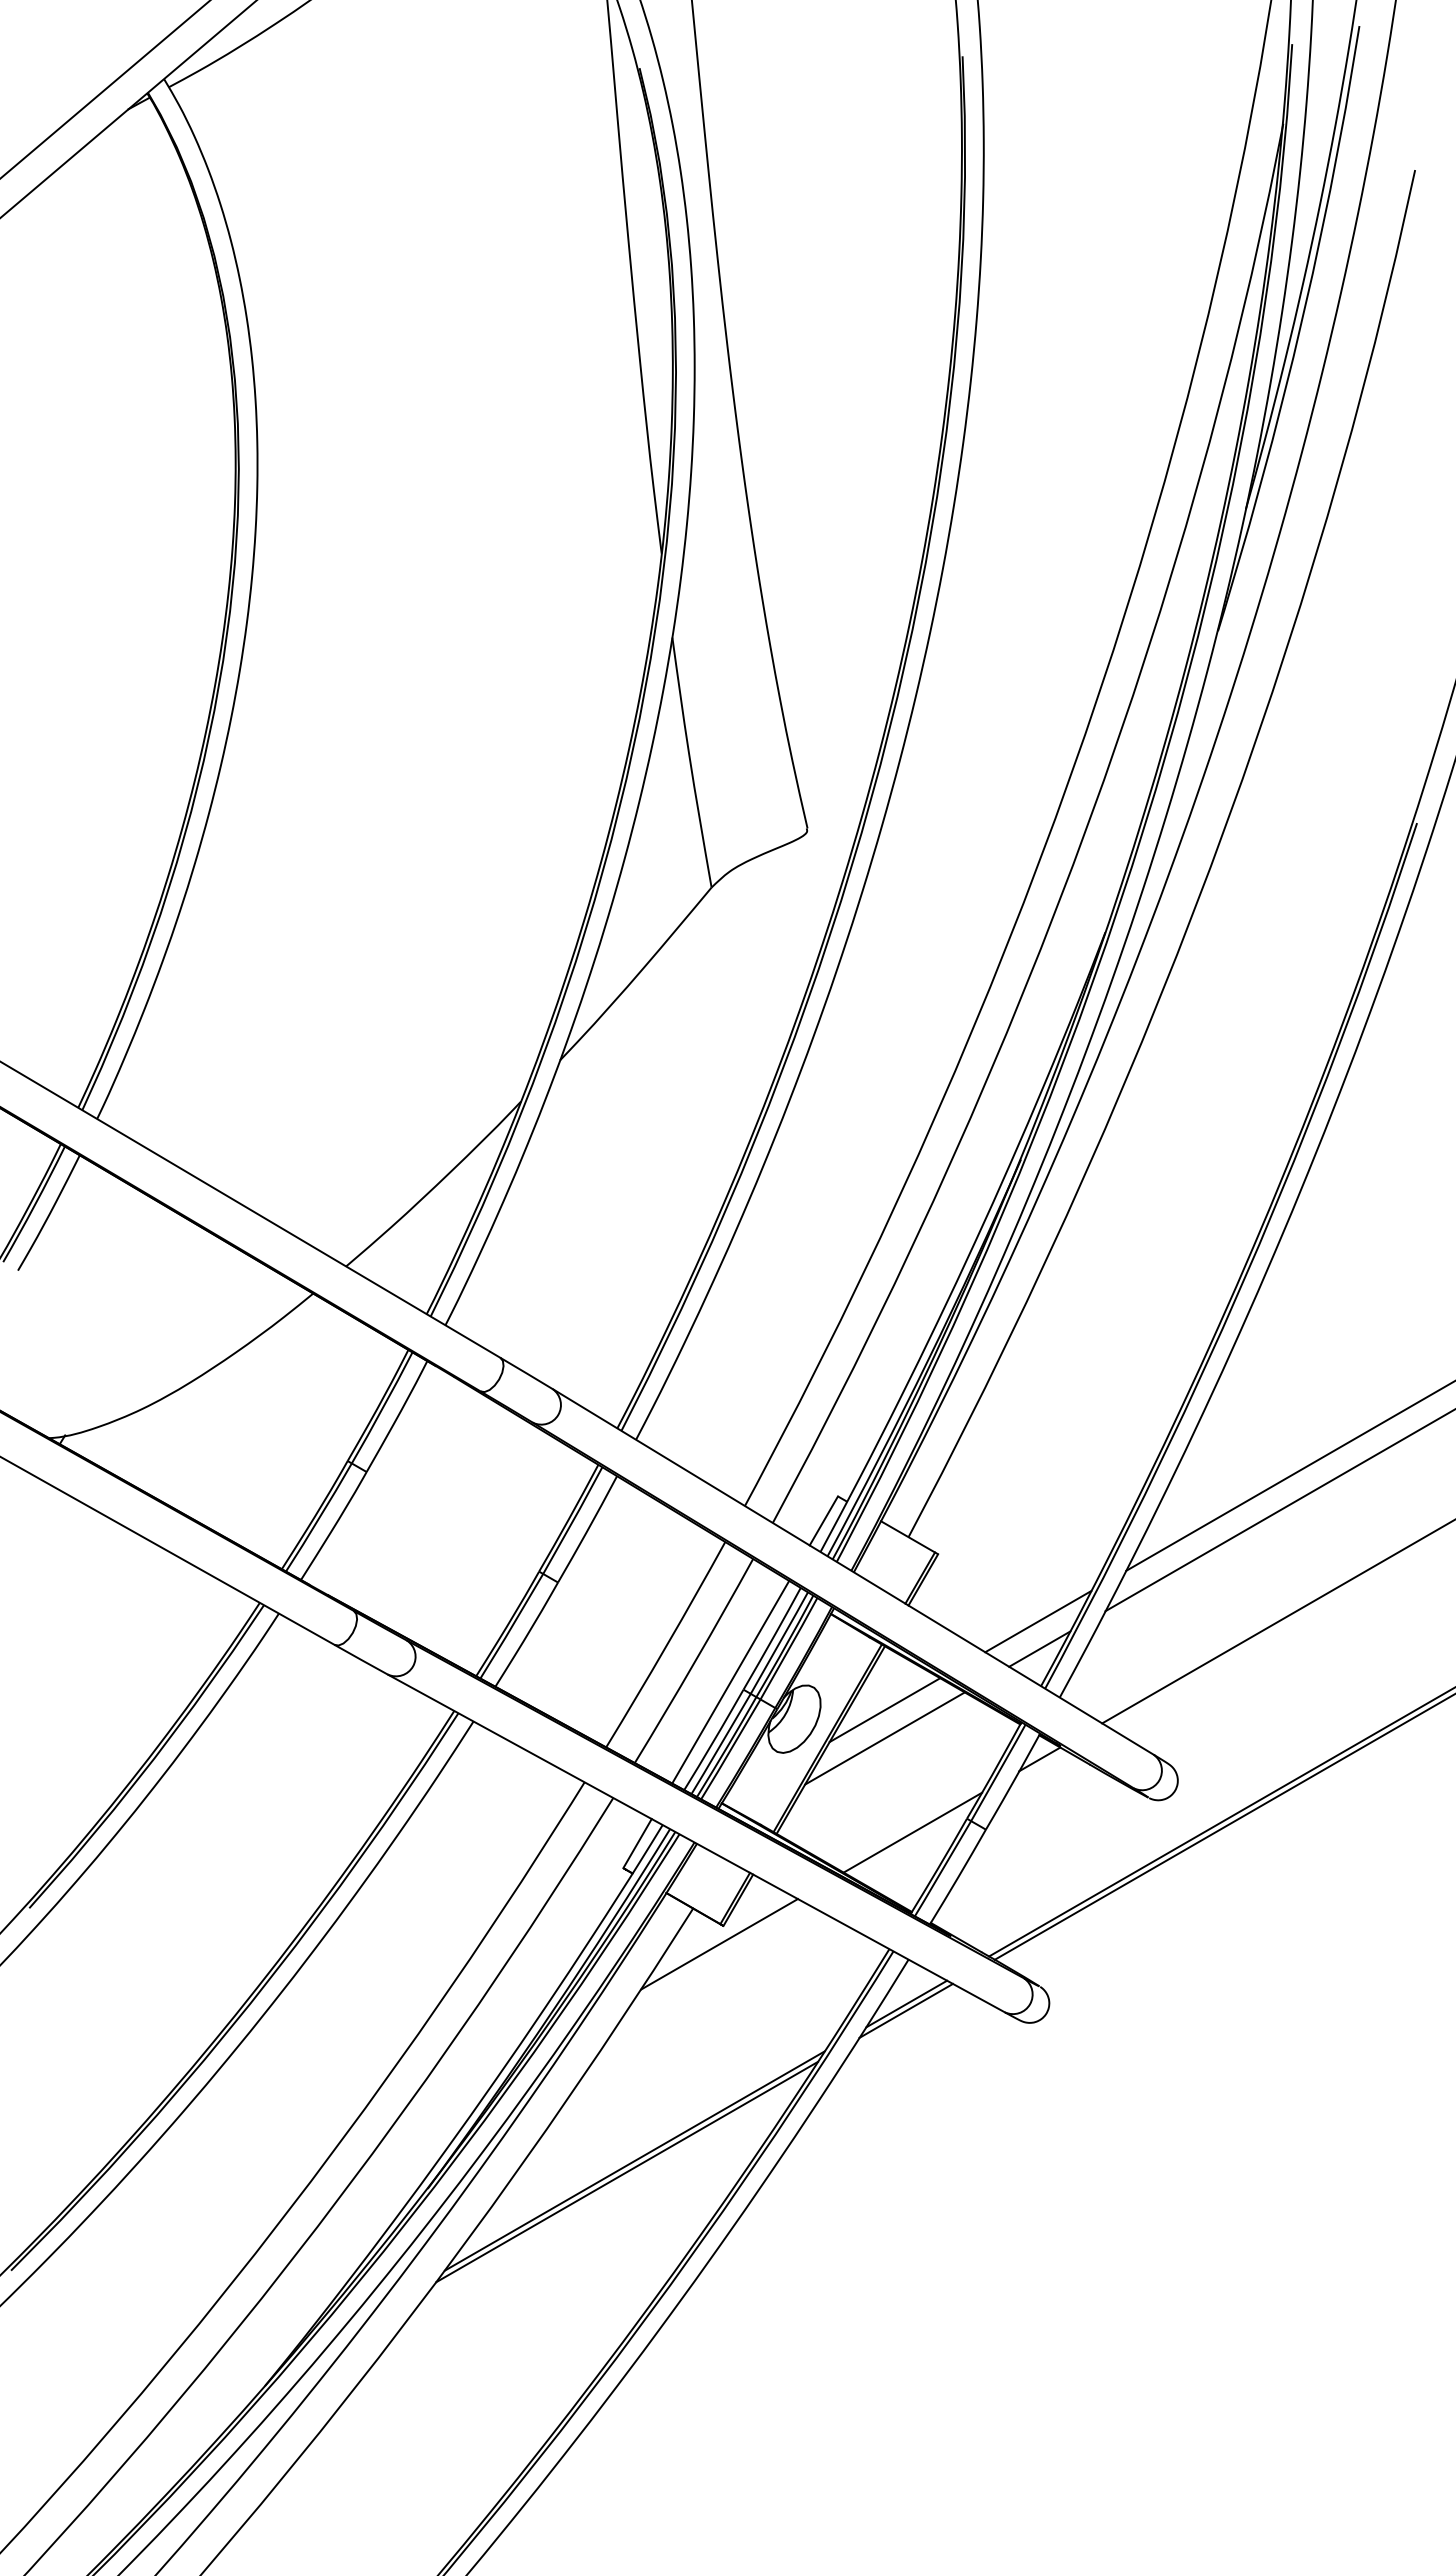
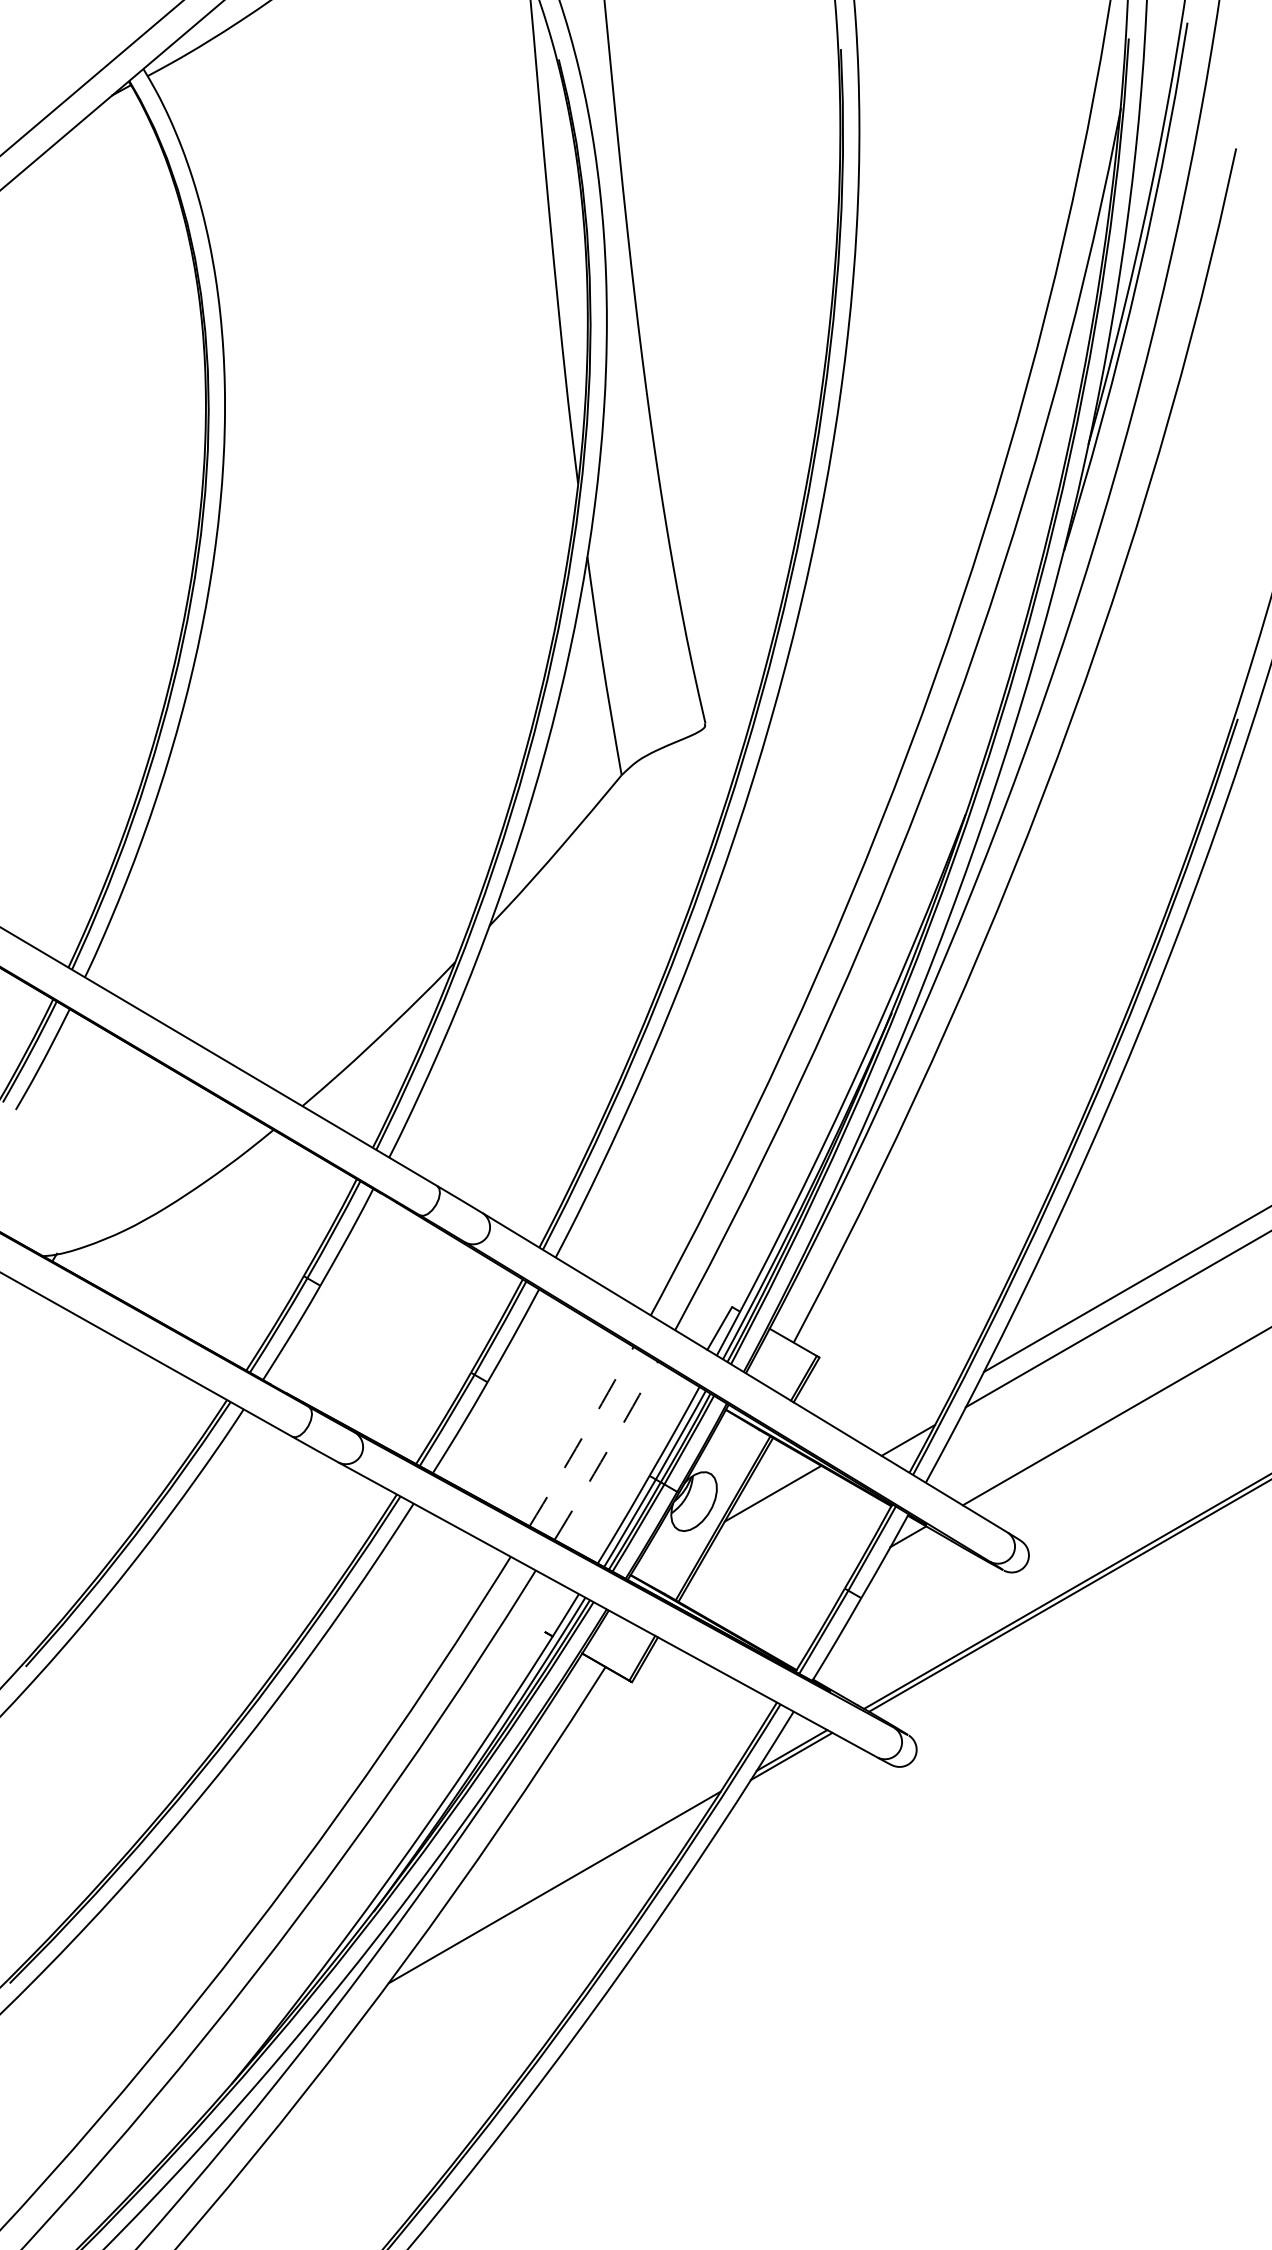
line: (1038, 1621) -> (907, 1416), removed
arc: (666, 1645) -> (582, 1437), solid -> dashed
arc: (695, 1661) -> (607, 1451), solid -> dashed
line: (730, 1681) -> (638, 1468), removed
line: (884, 1738) -> (772, 1518), removed
line: (912, 1832) -> (797, 1600), removed
line: (637, 1843) -> (556, 1610), removed
line: (719, 1944) -> (628, 1698), removed
line: (626, 2171) -> (547, 1896), removed

